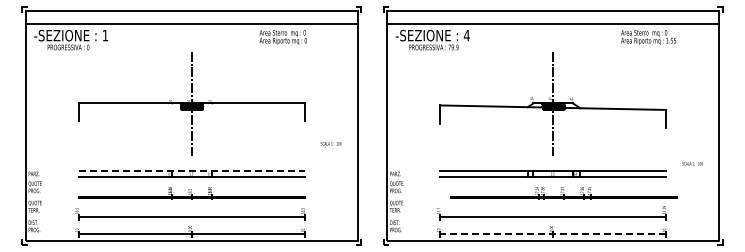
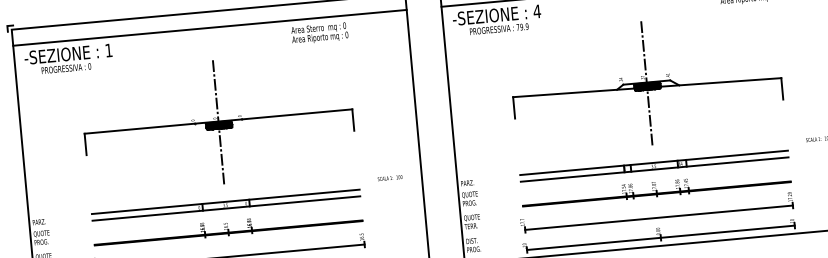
text: (330, 143) -> (389, 177), moved
line: (191, 171) -> (225, 202), dashed -> solid
part: (563, 193) -> (655, 189), moved
line: (553, 234) -> (661, 237), dashed -> solid

